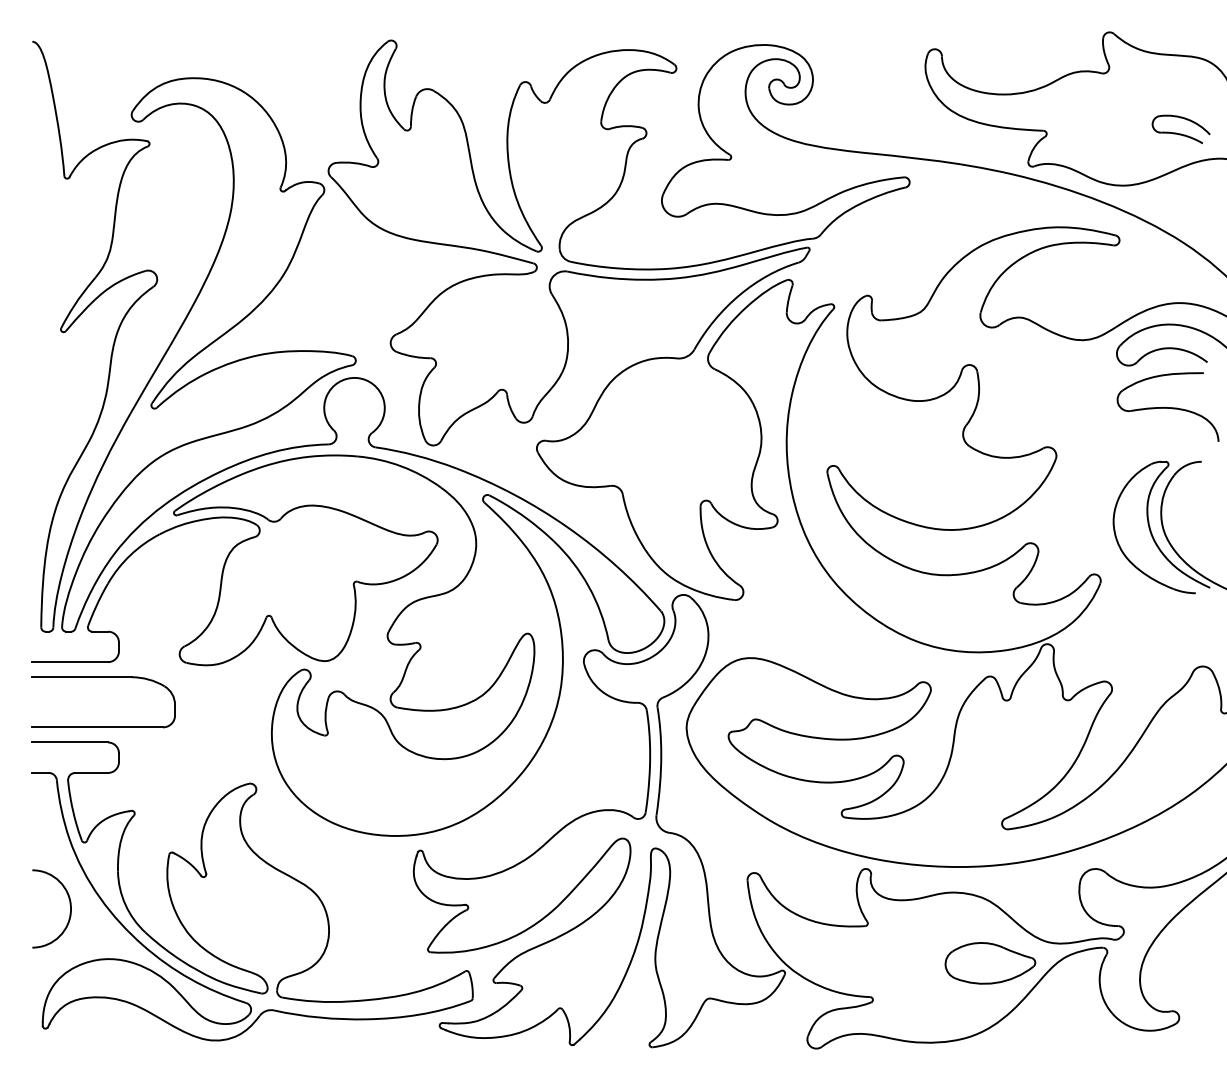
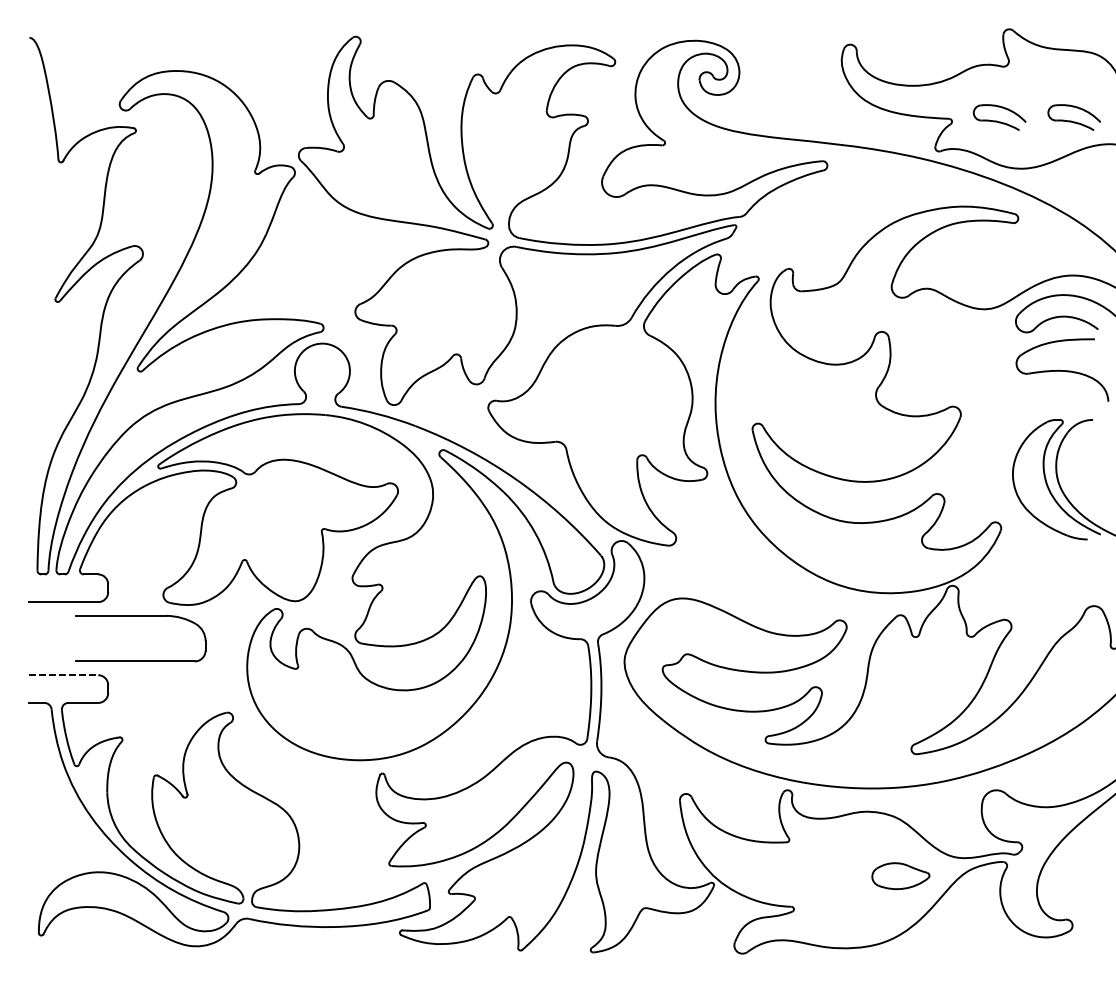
part: (1098, 129) -> (999, 117), added
part: (103, 726) -> (140, 660), moved
line: (70, 742) -> (64, 675), solid -> dashed
arc: (69, 904) -> (63, 822), removed
part: (990, 963) -> (900, 876), size x0.7

